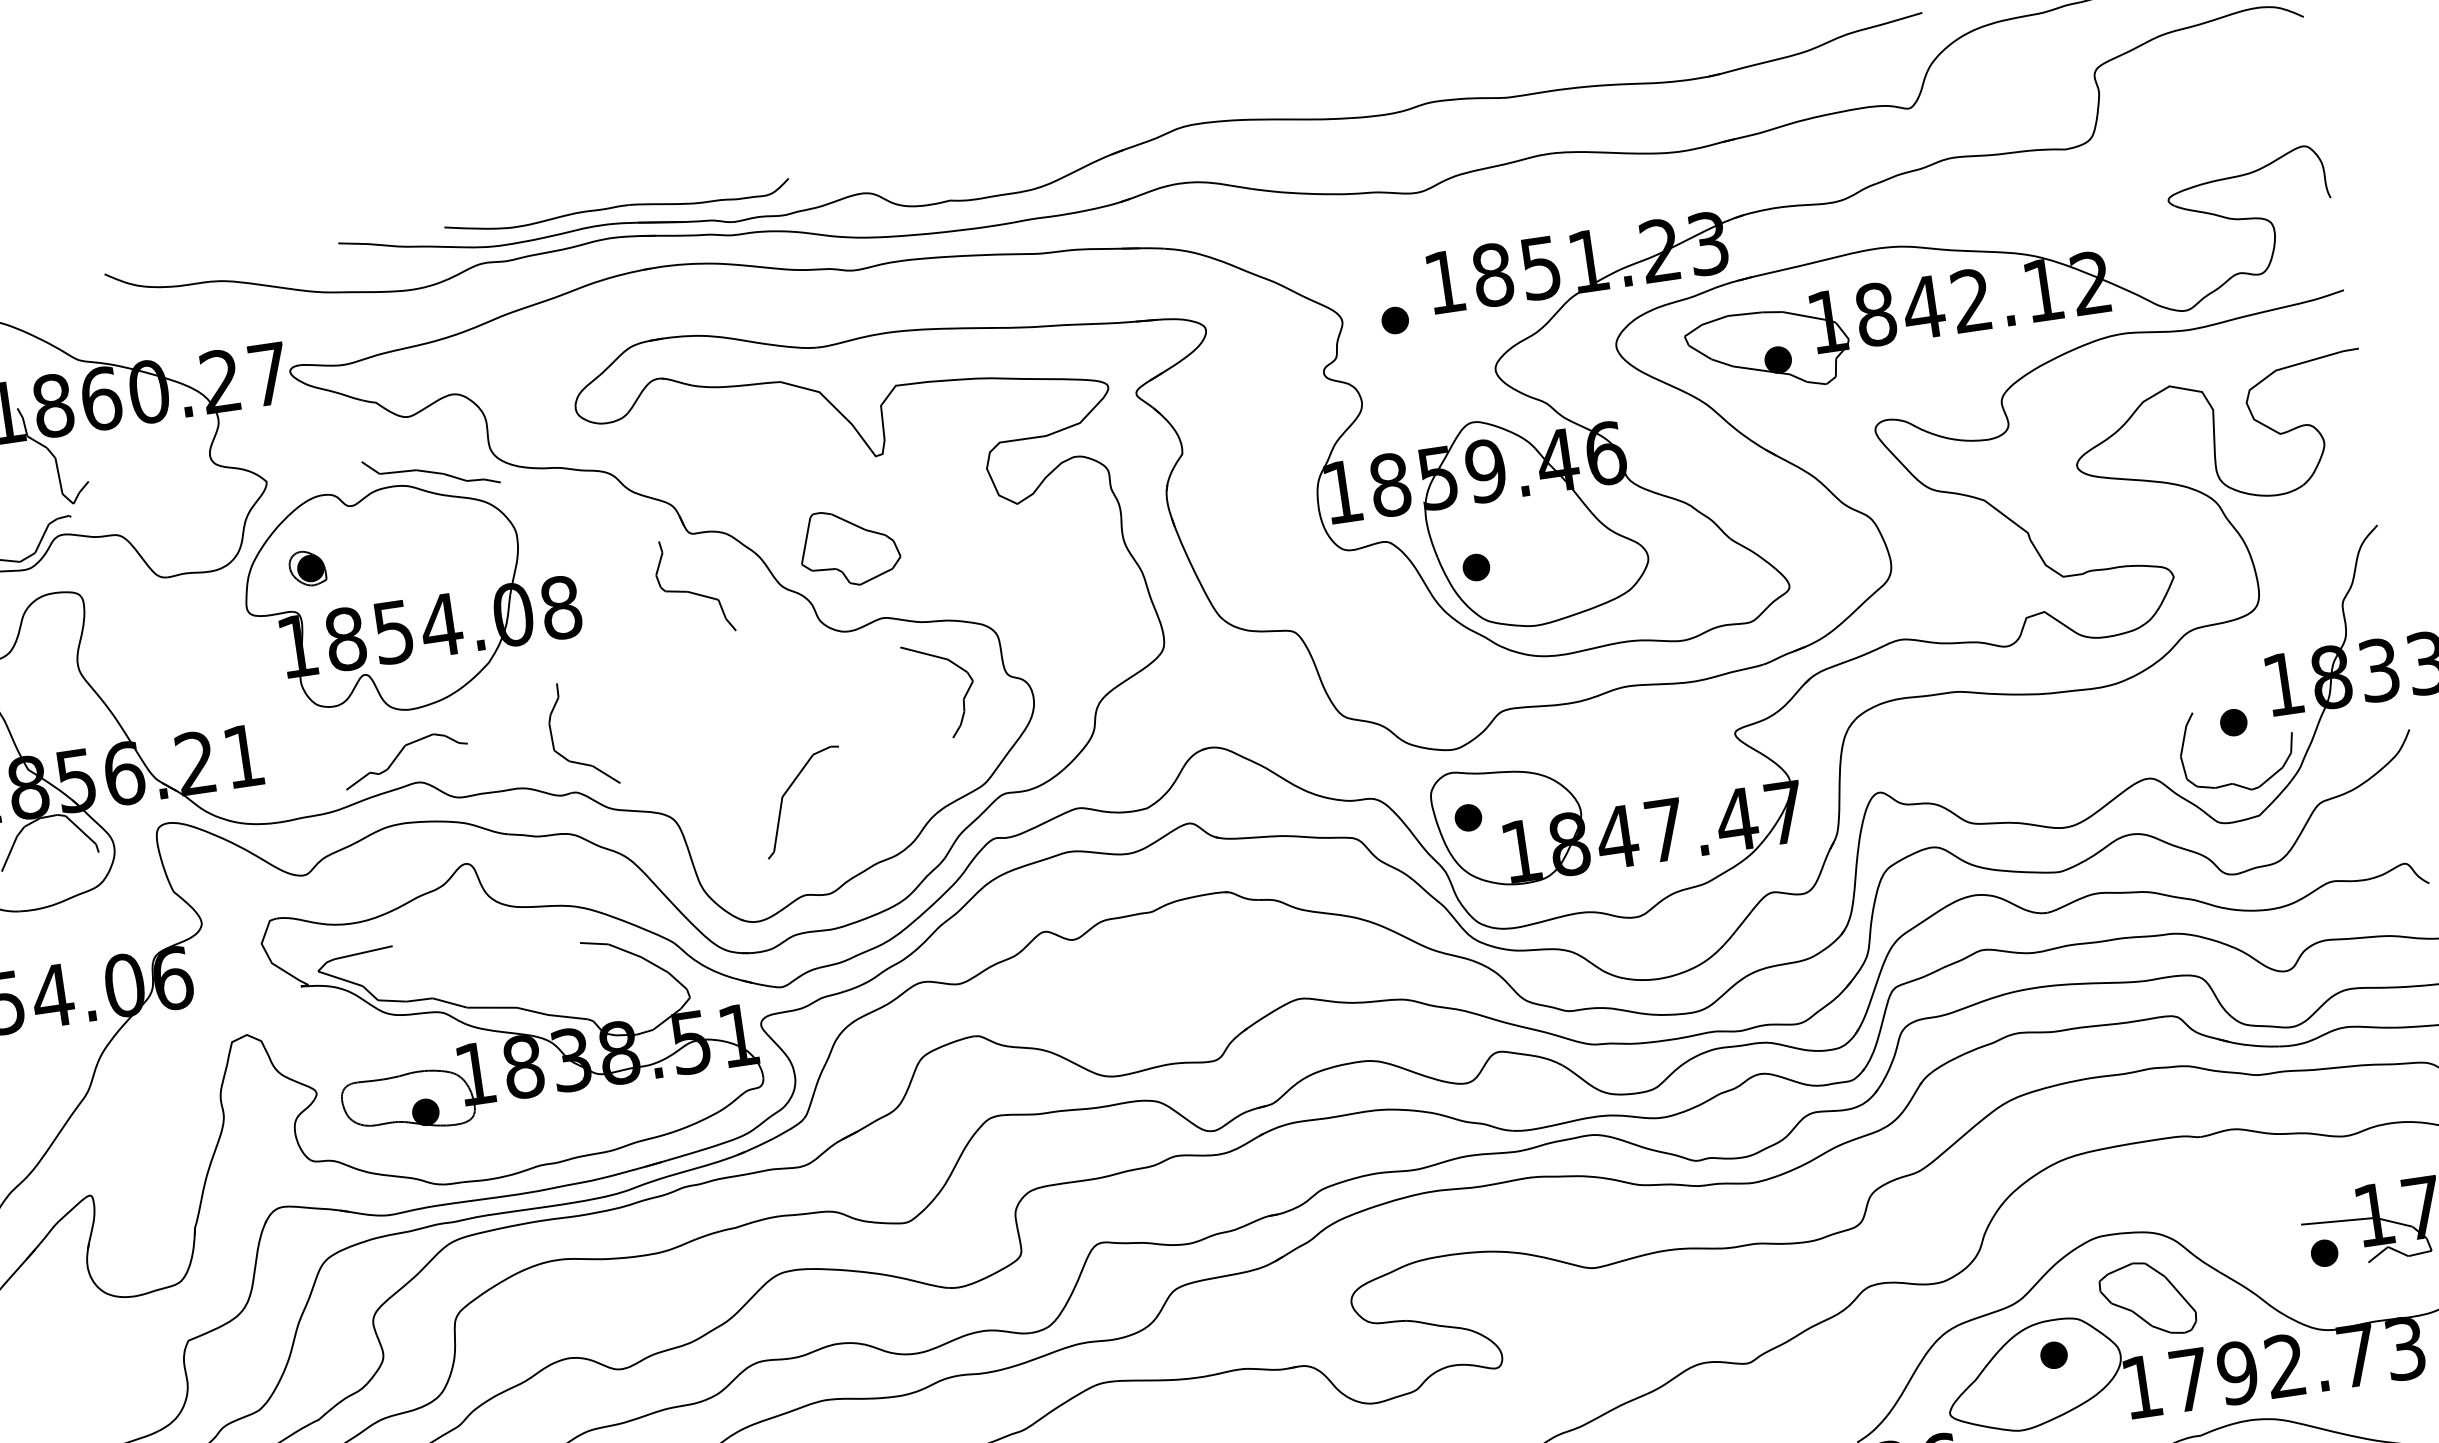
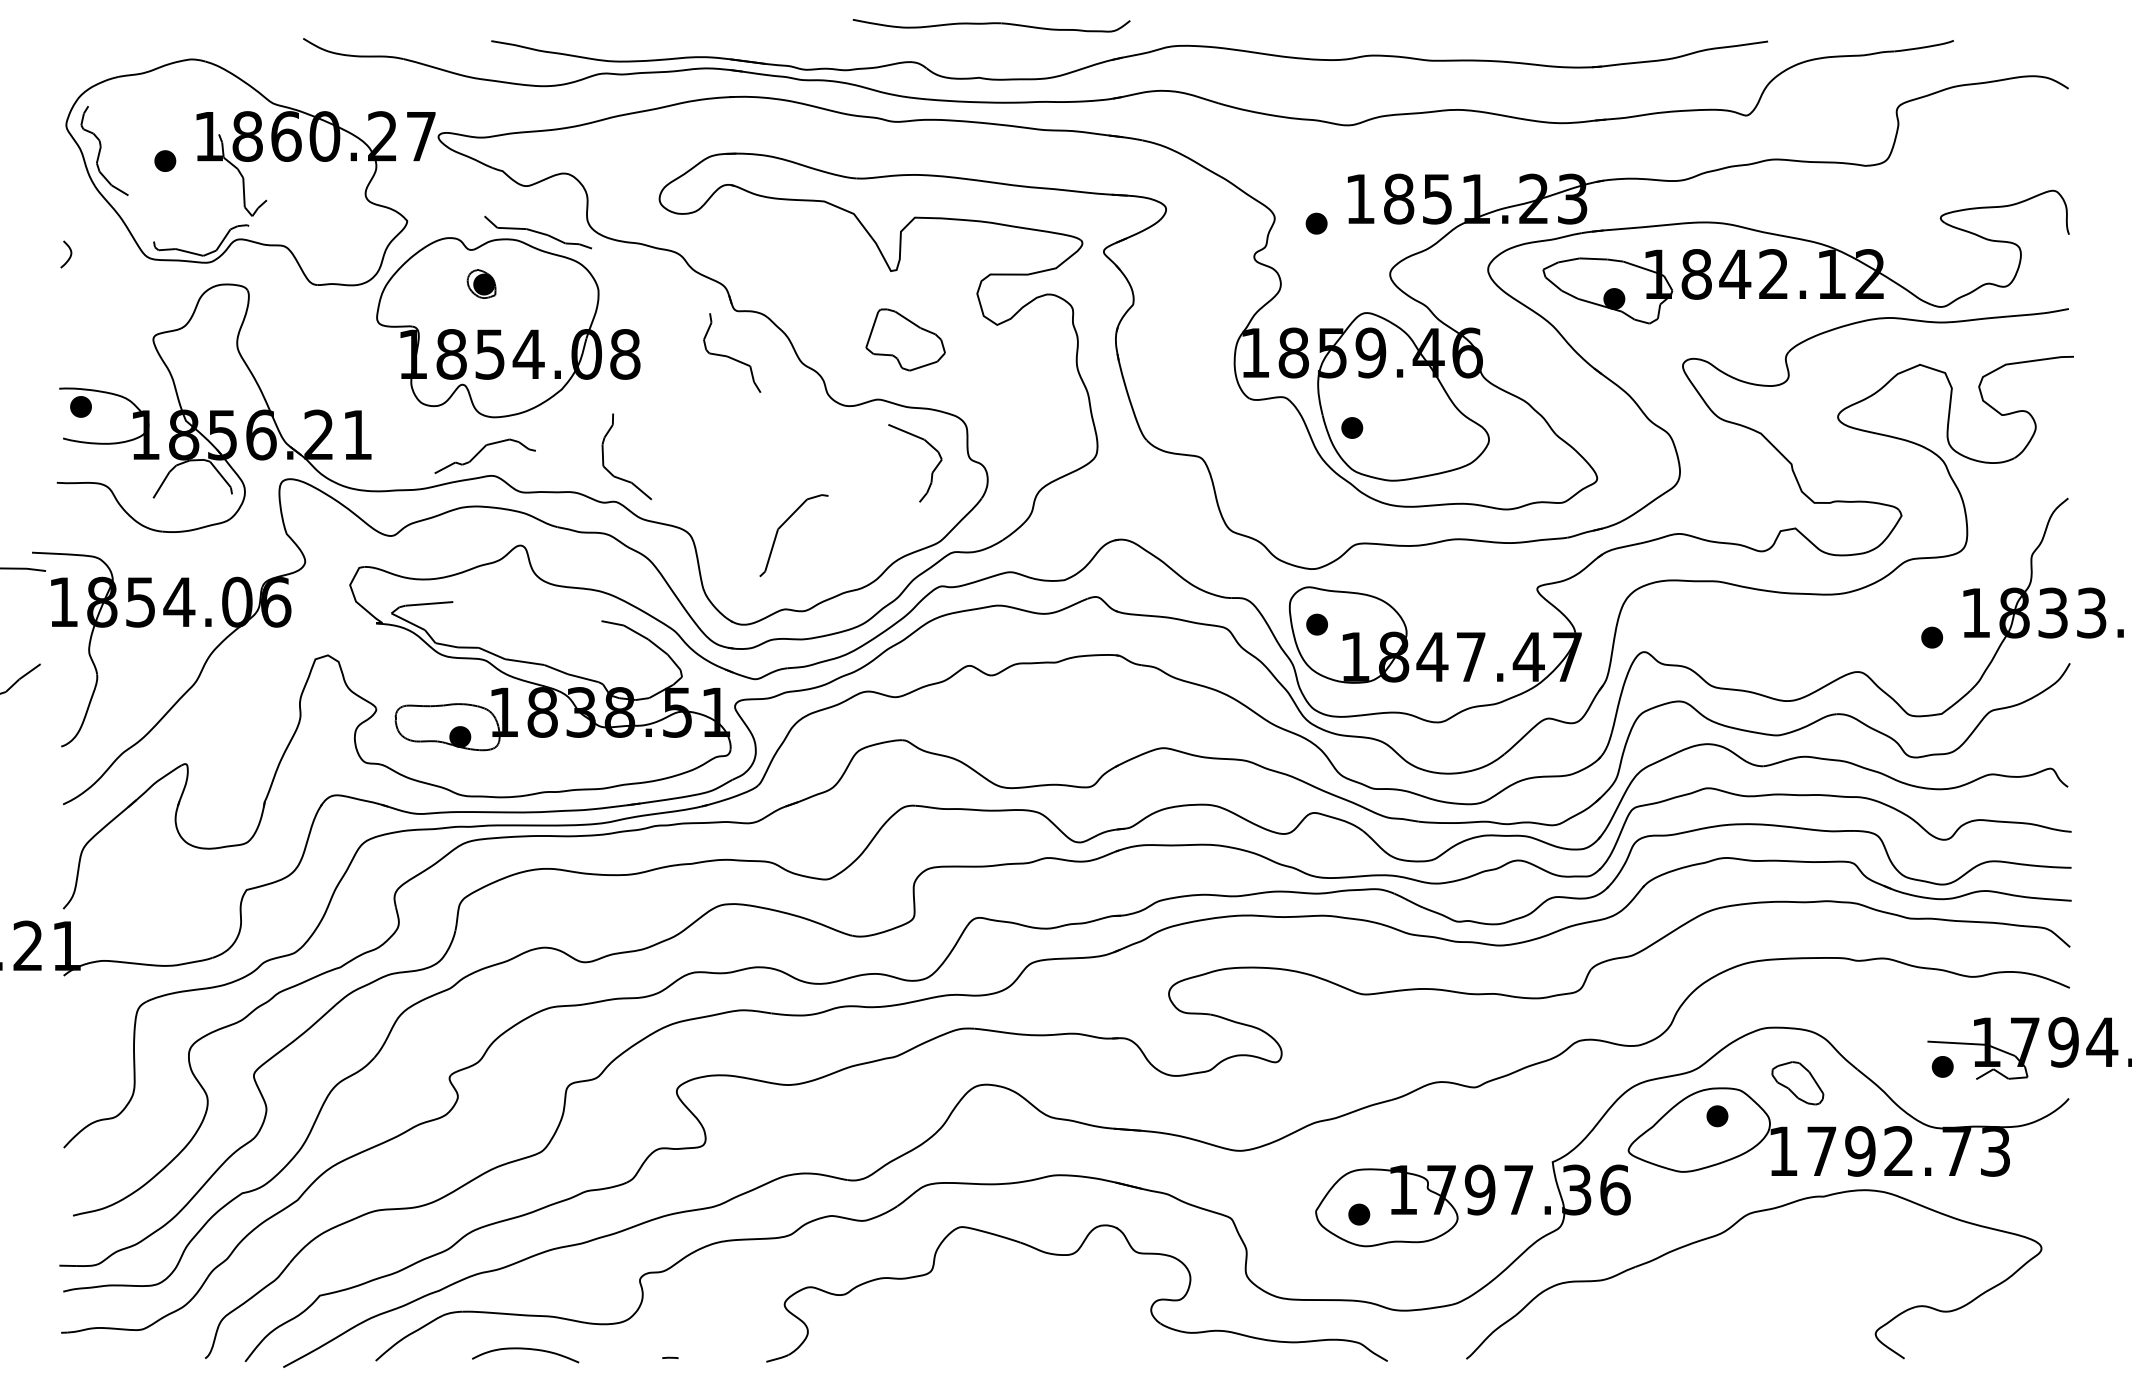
part: (617, 209) -> (991, 25), moved
part: (849, 546) -> (905, 339), moved
part: (307, 567) -> (481, 283), moved
part: (2231, 782) -> (1923, 684), removed
part: (2147, 1300) -> (1797, 1083), size x0.7

